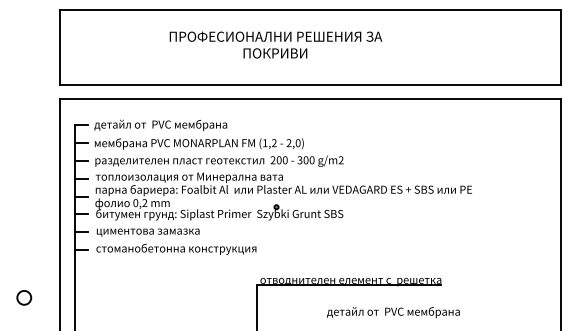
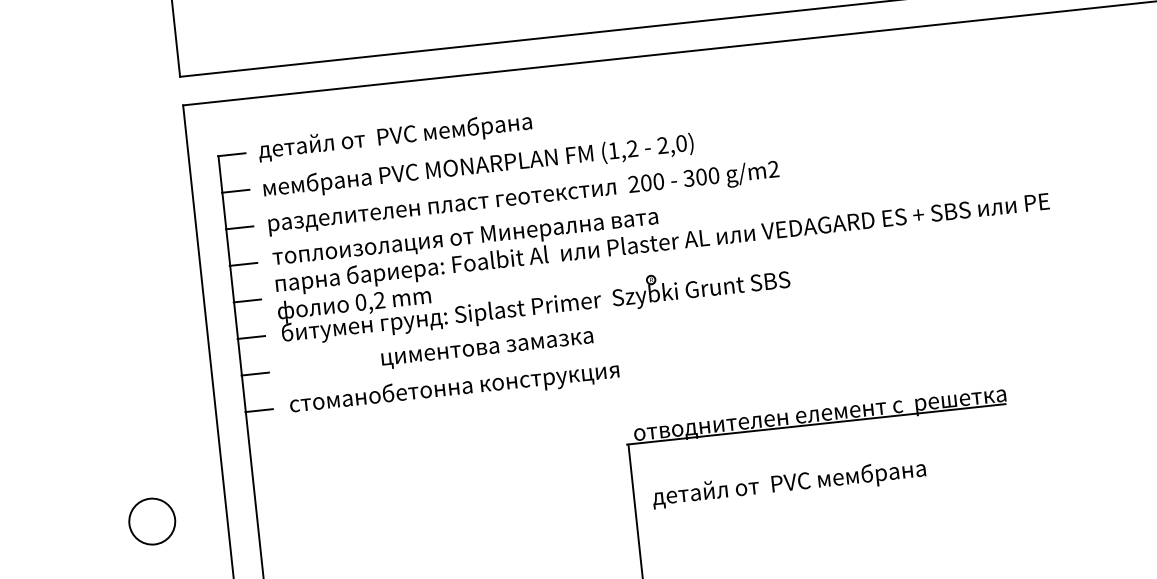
text: (147, 232) -> (485, 350), moved
circle: (24, 297) -> (152, 520), size x1.6
text: (393, 312) -> (789, 484), moved

